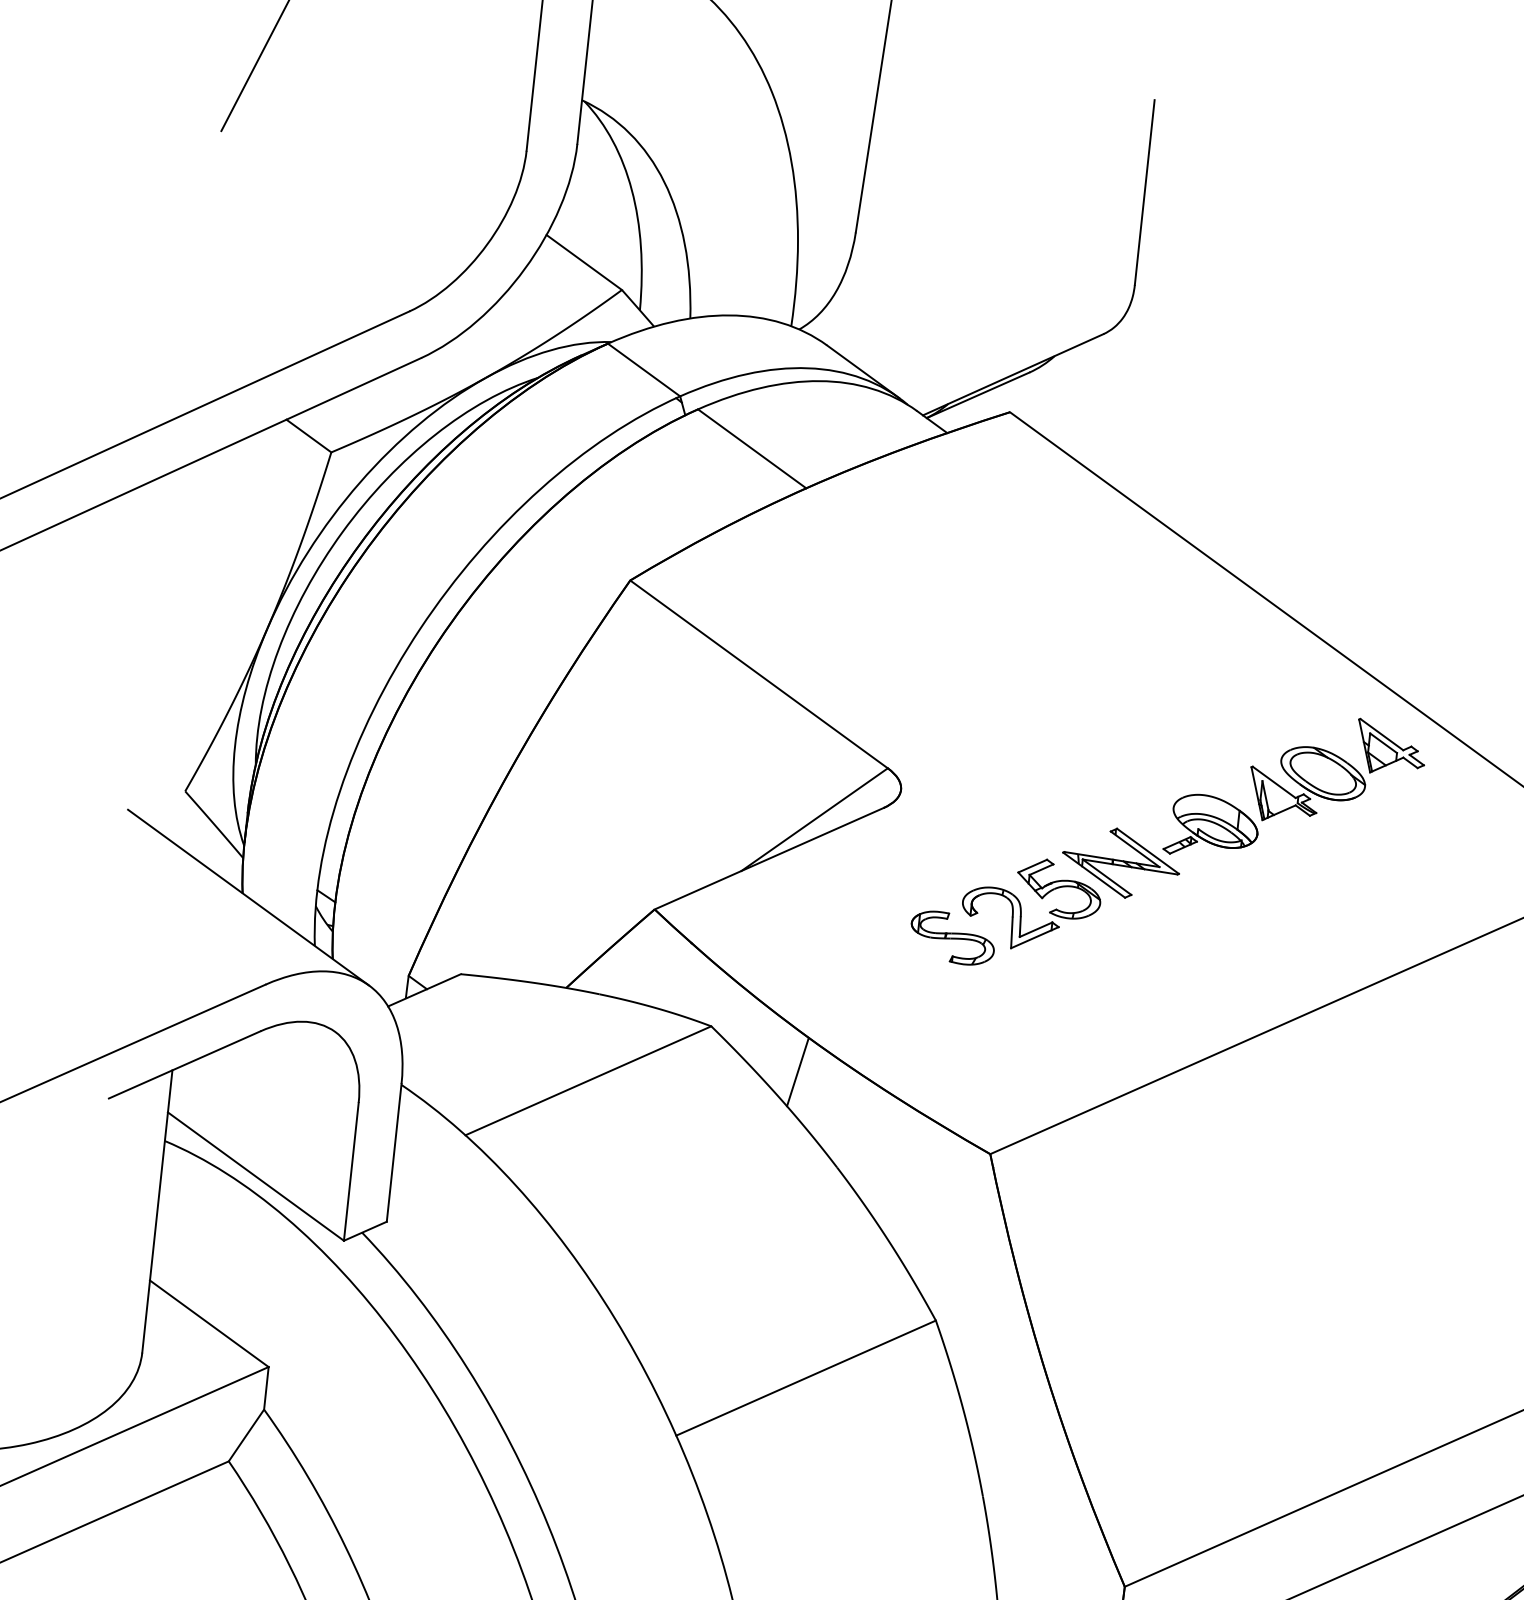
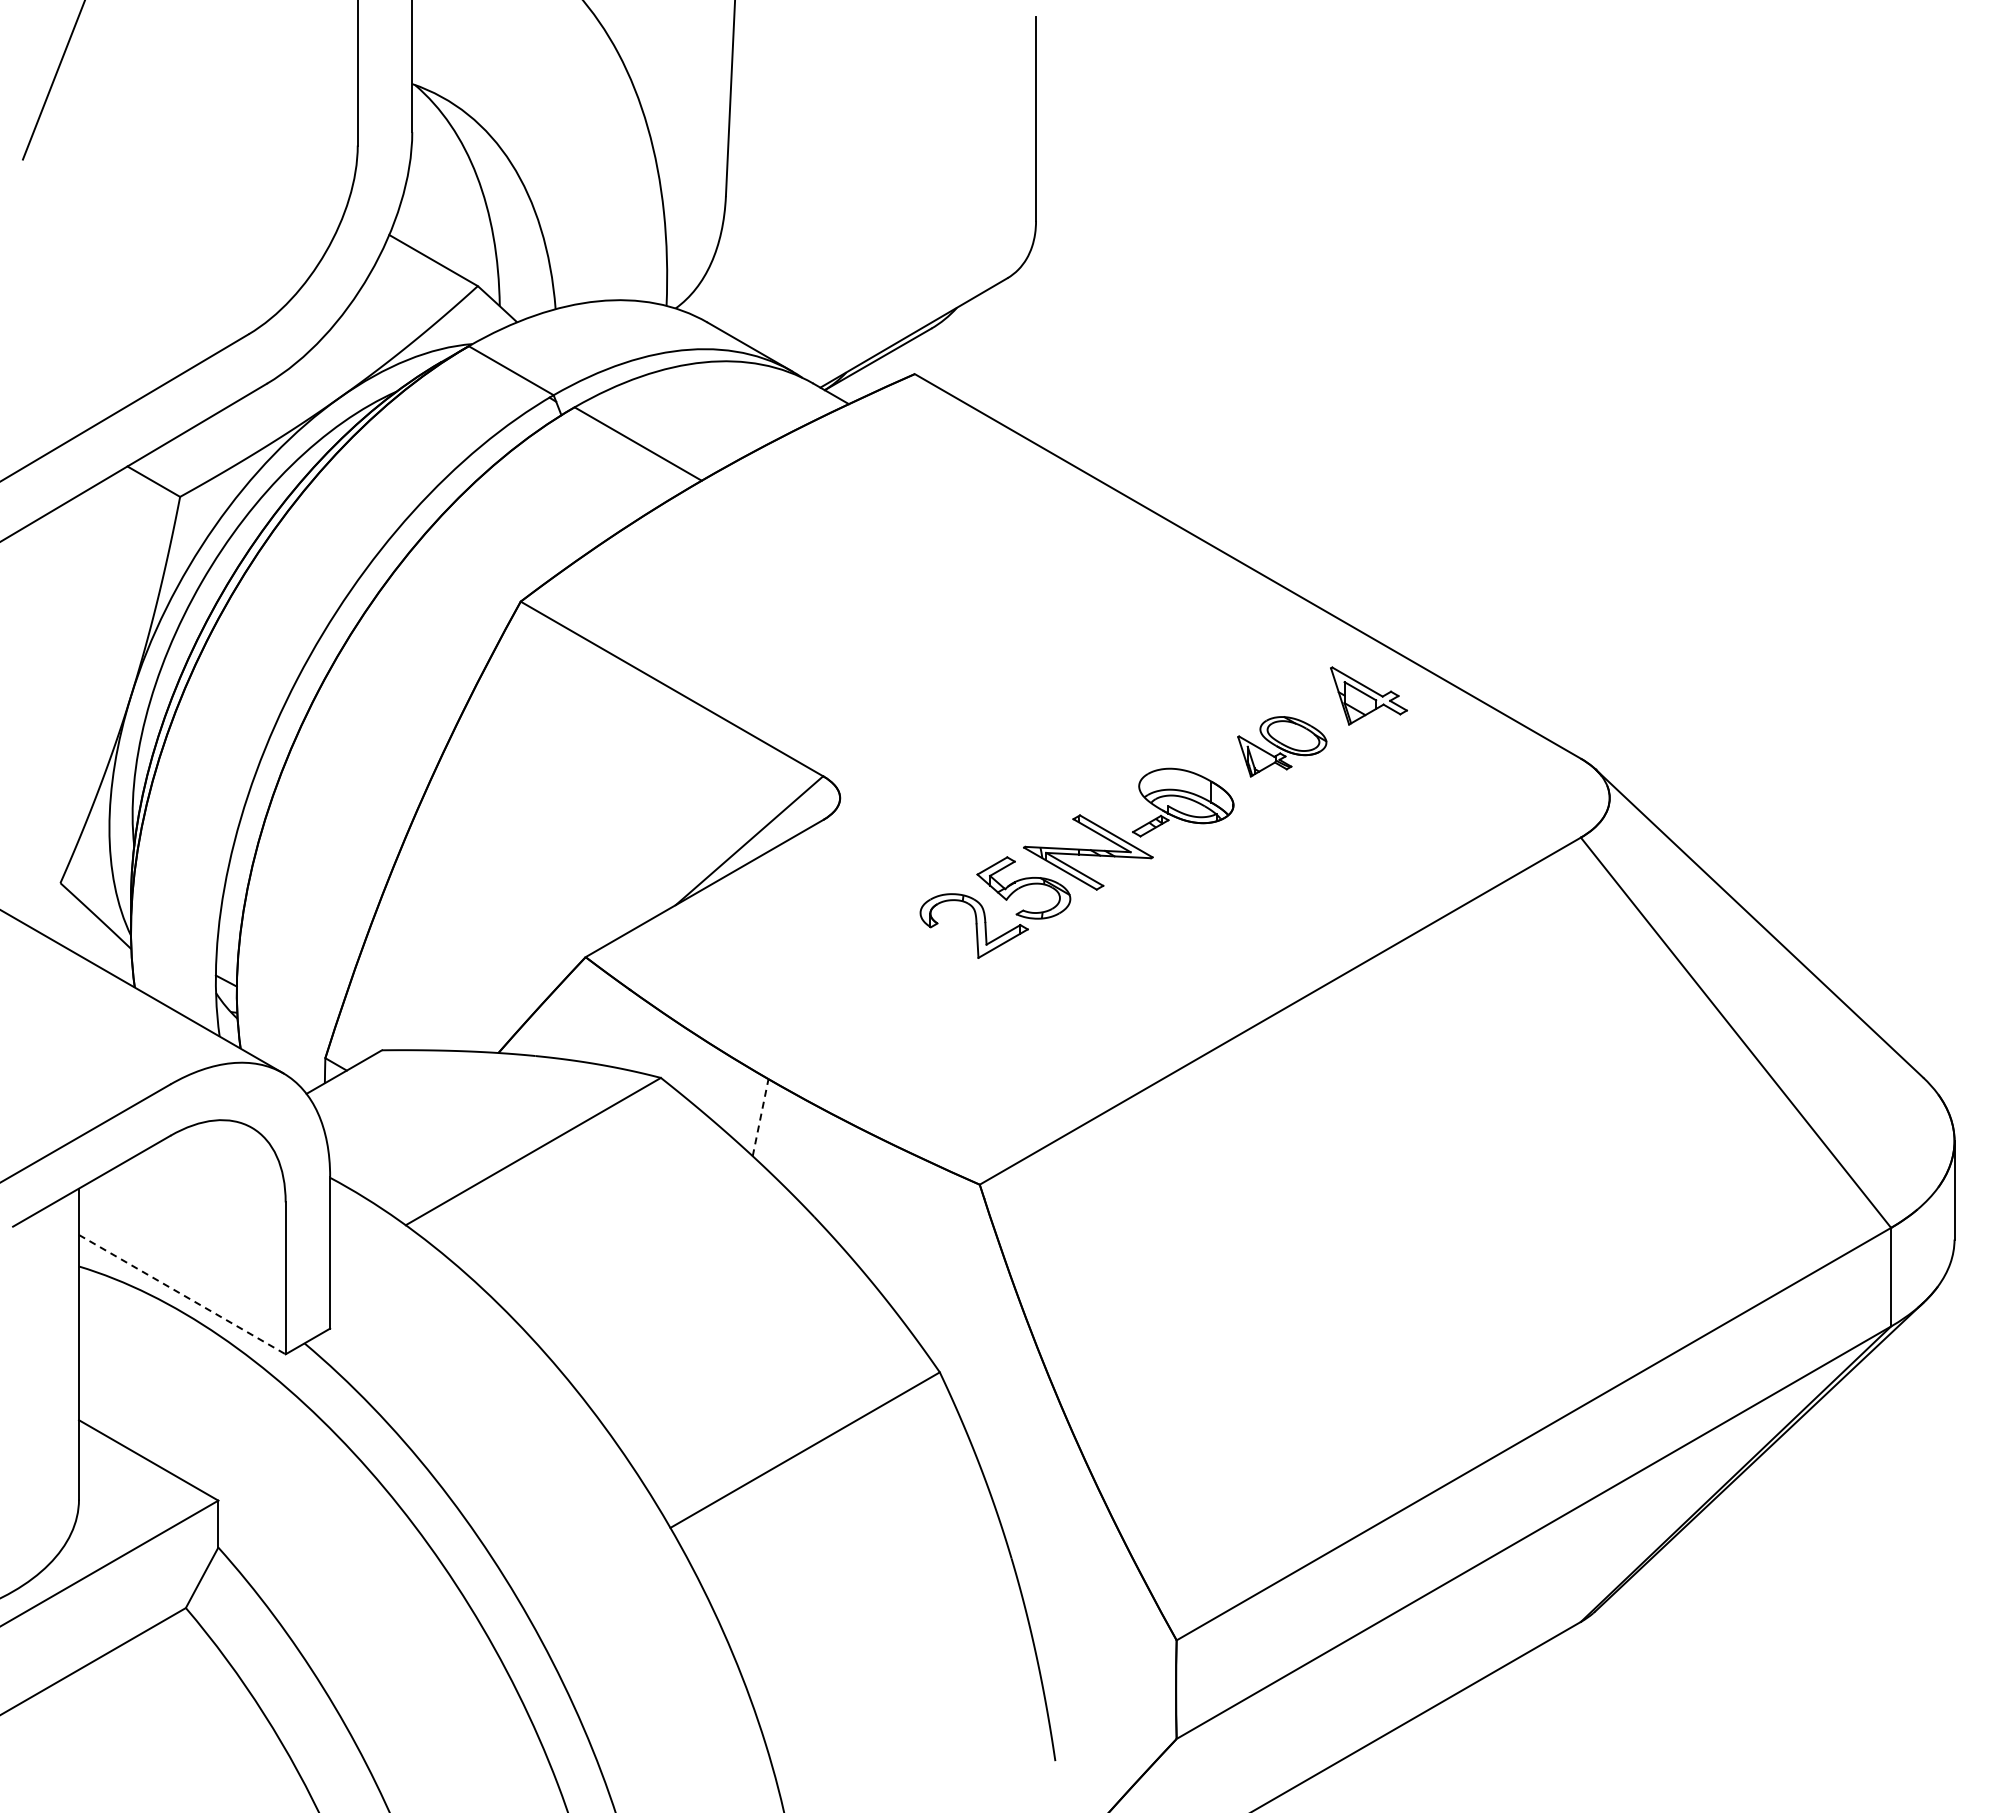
part: (1307, 785) -> (1282, 746), size x0.7
part: (952, 937) -> (913, 953), removed
line: (797, 1071) -> (760, 1117), solid -> dashed
line: (256, 1176) -> (182, 1294), solid -> dashed

